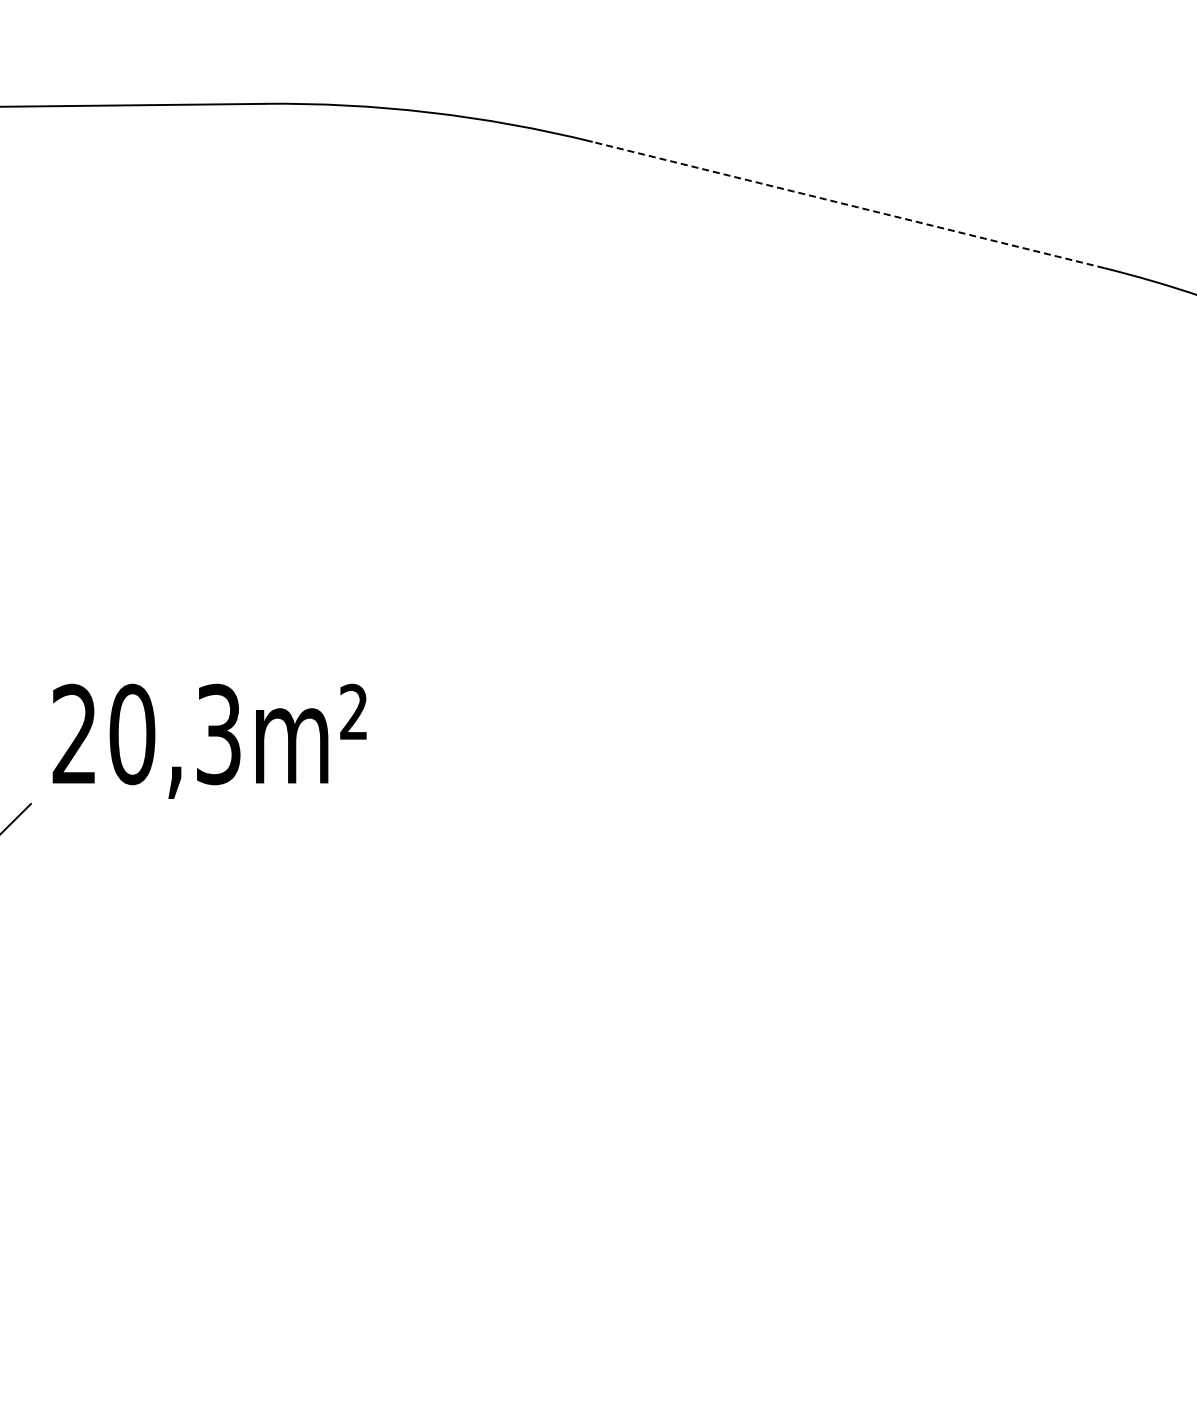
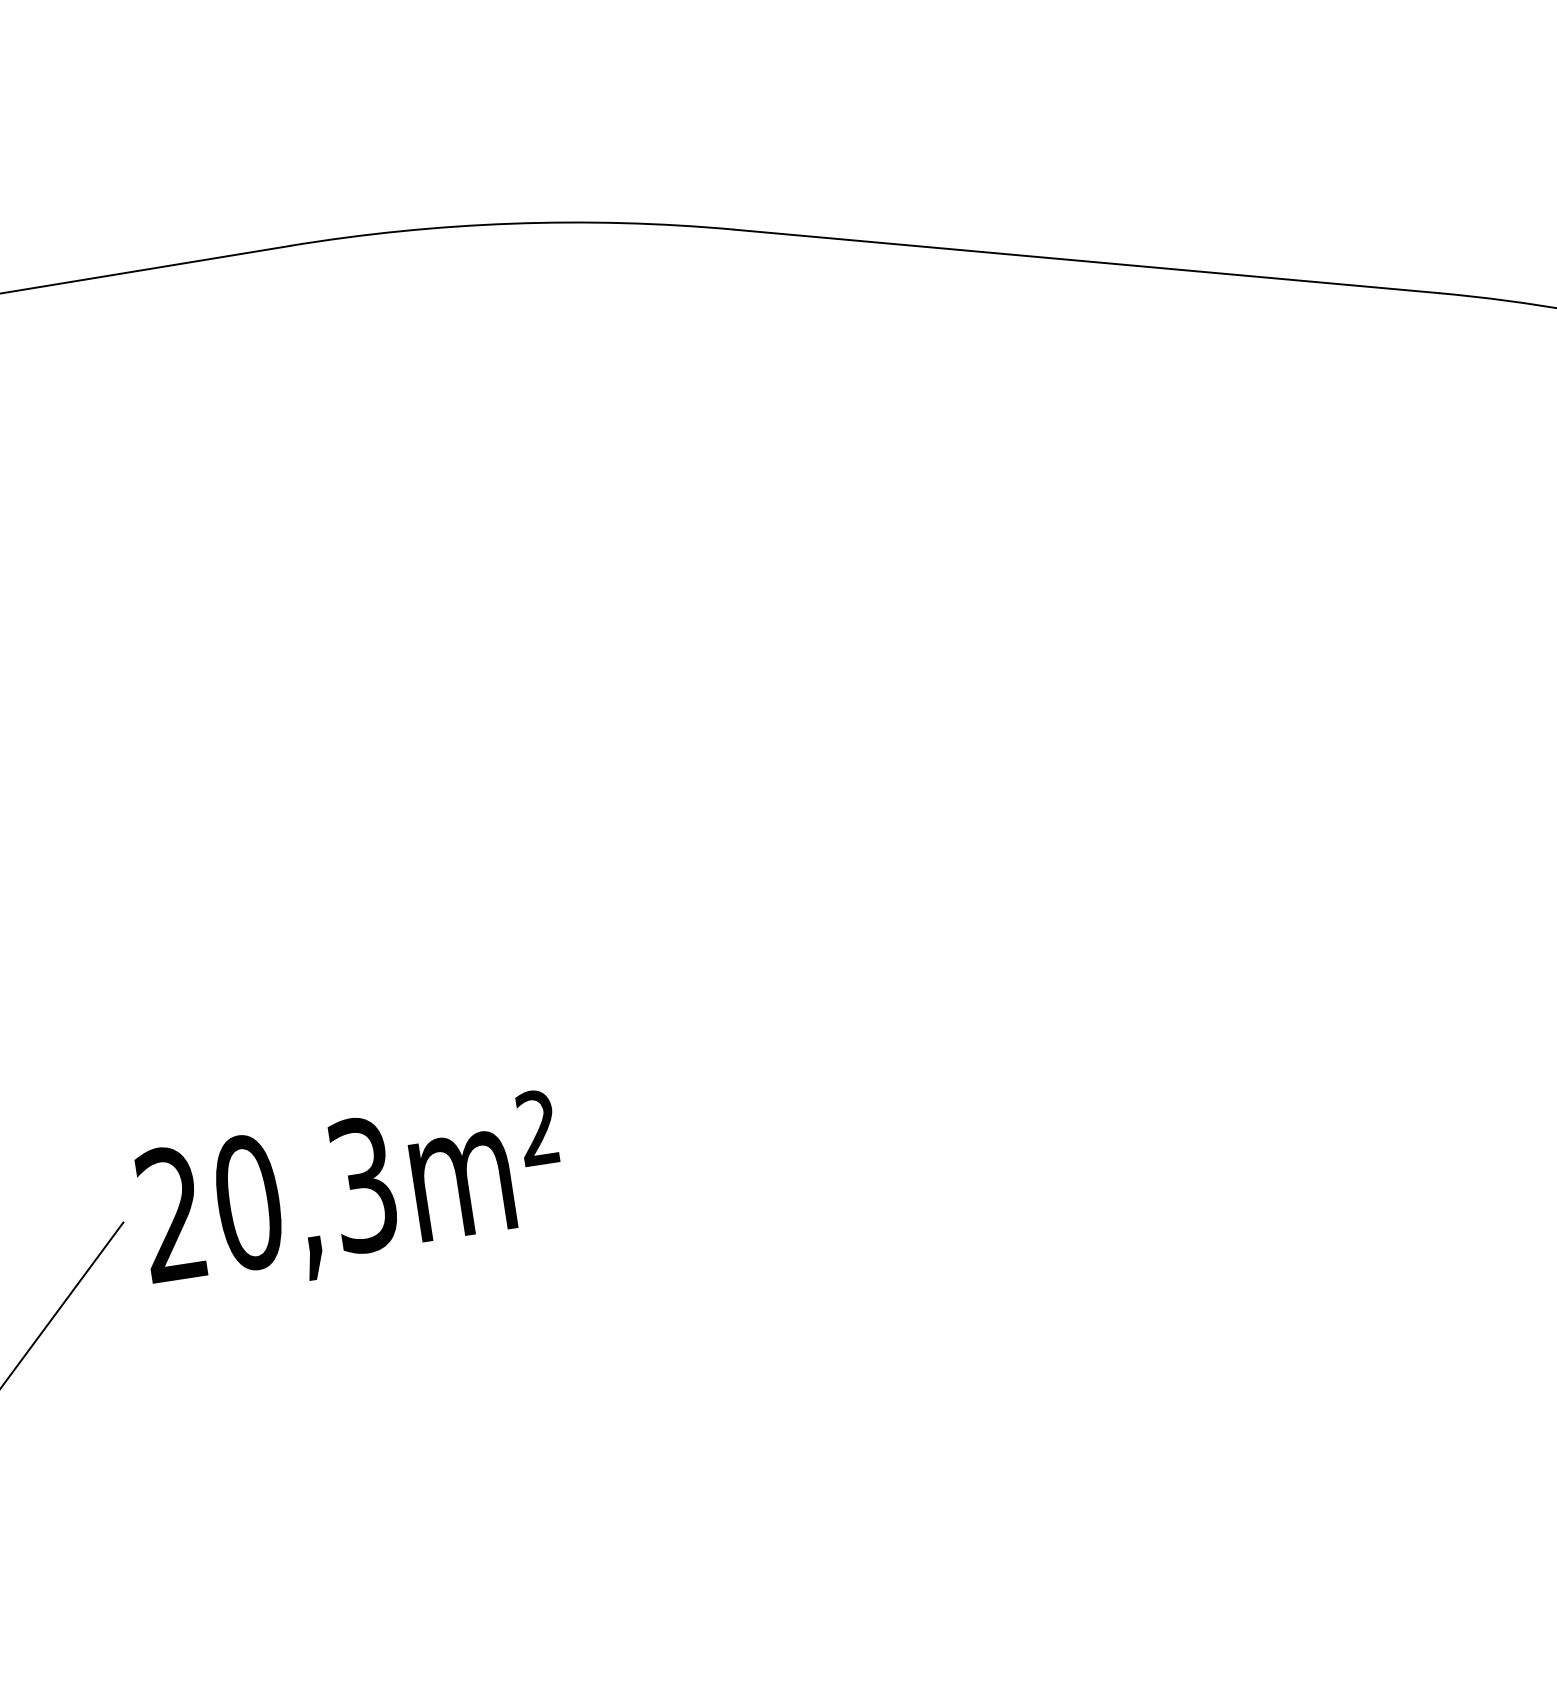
line: (847, 204) -> (1085, 260), dashed -> solid
text: (209, 740) -> (352, 1195), moved

